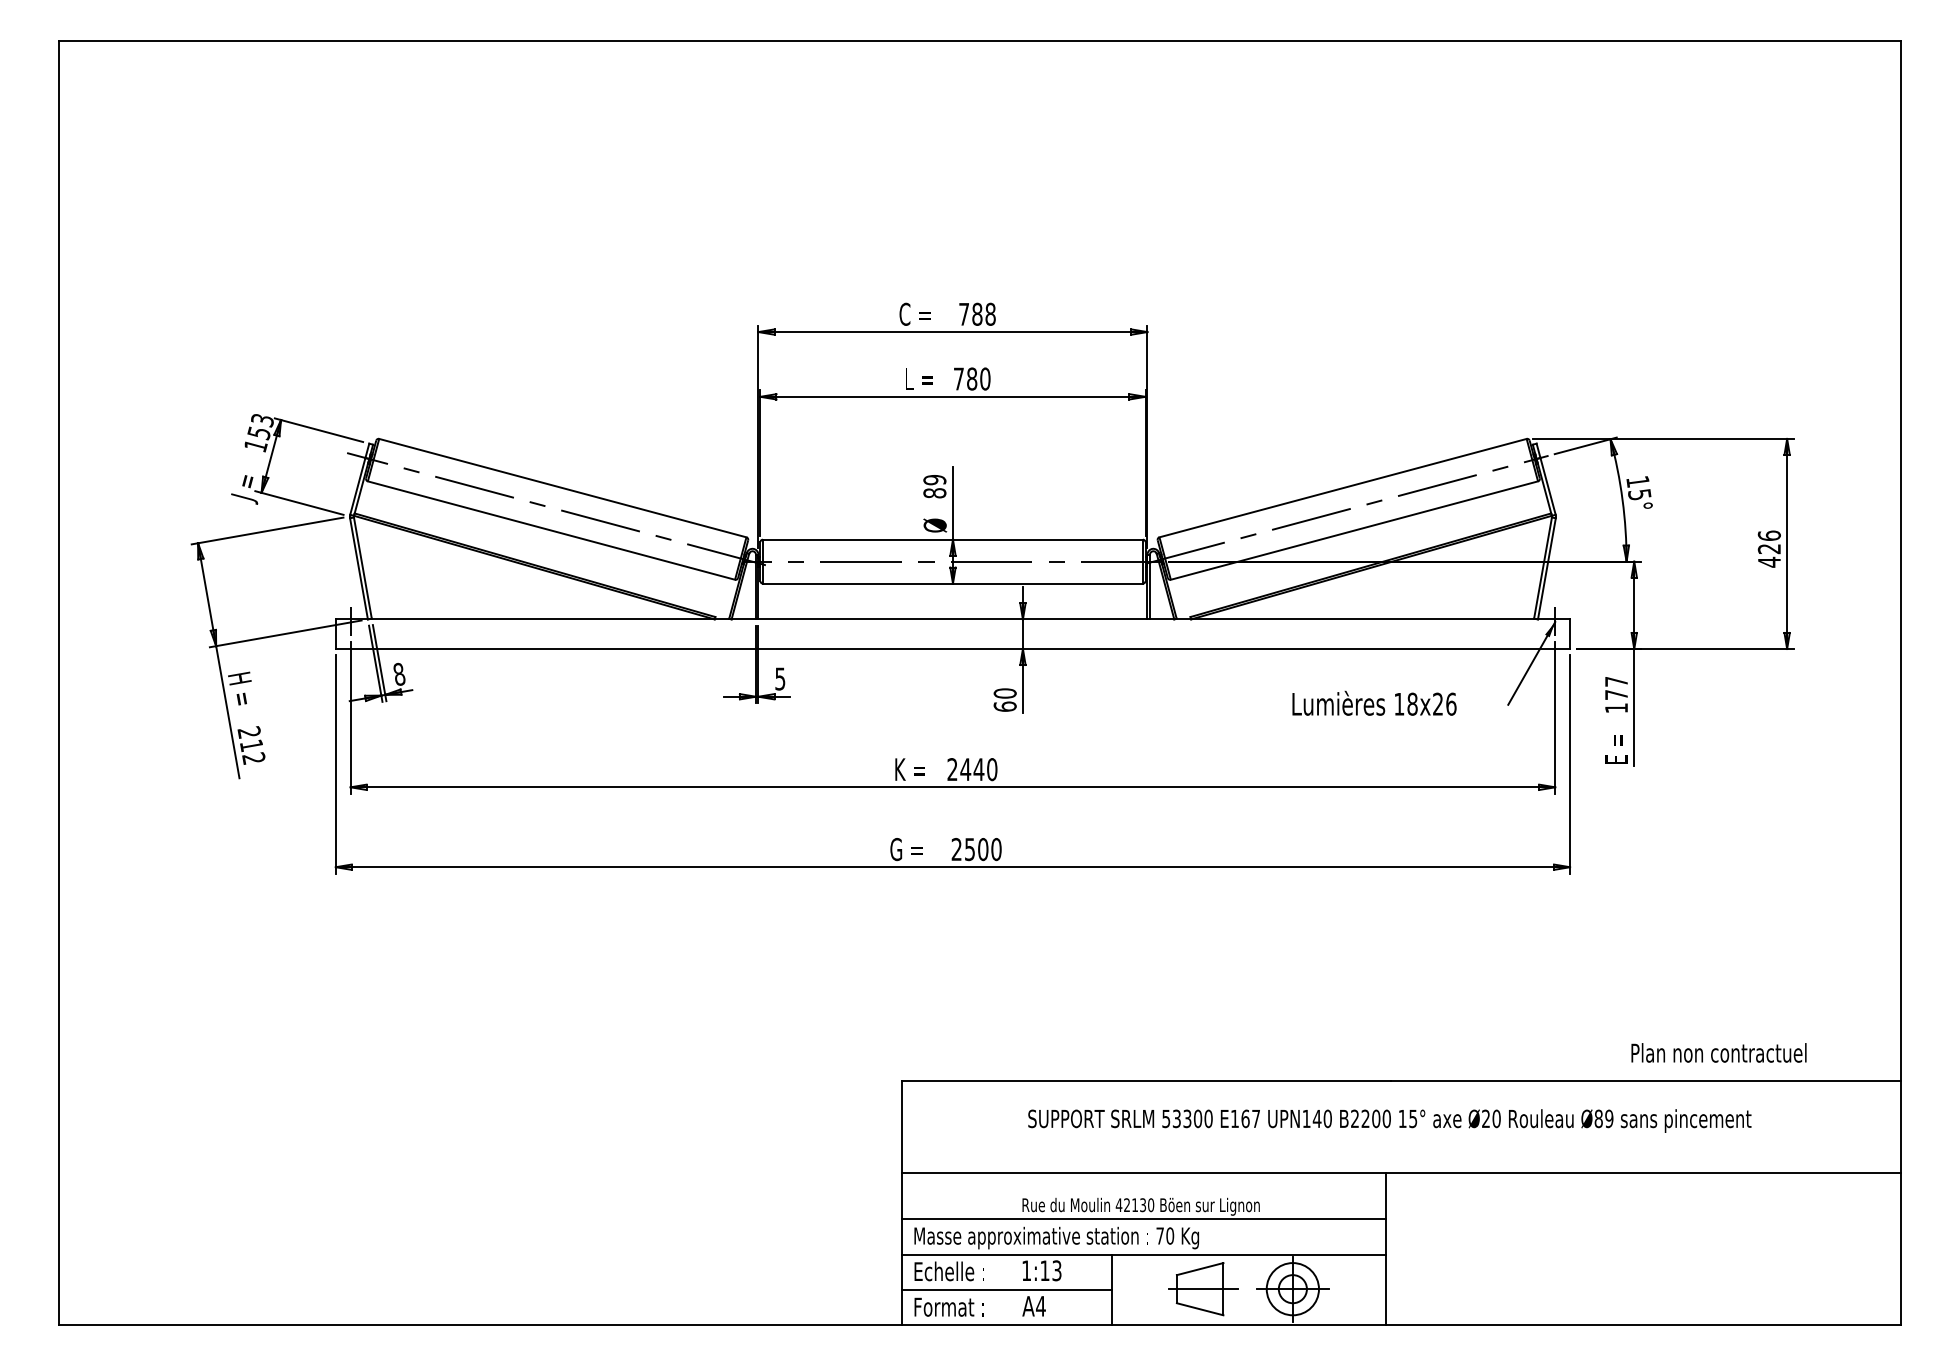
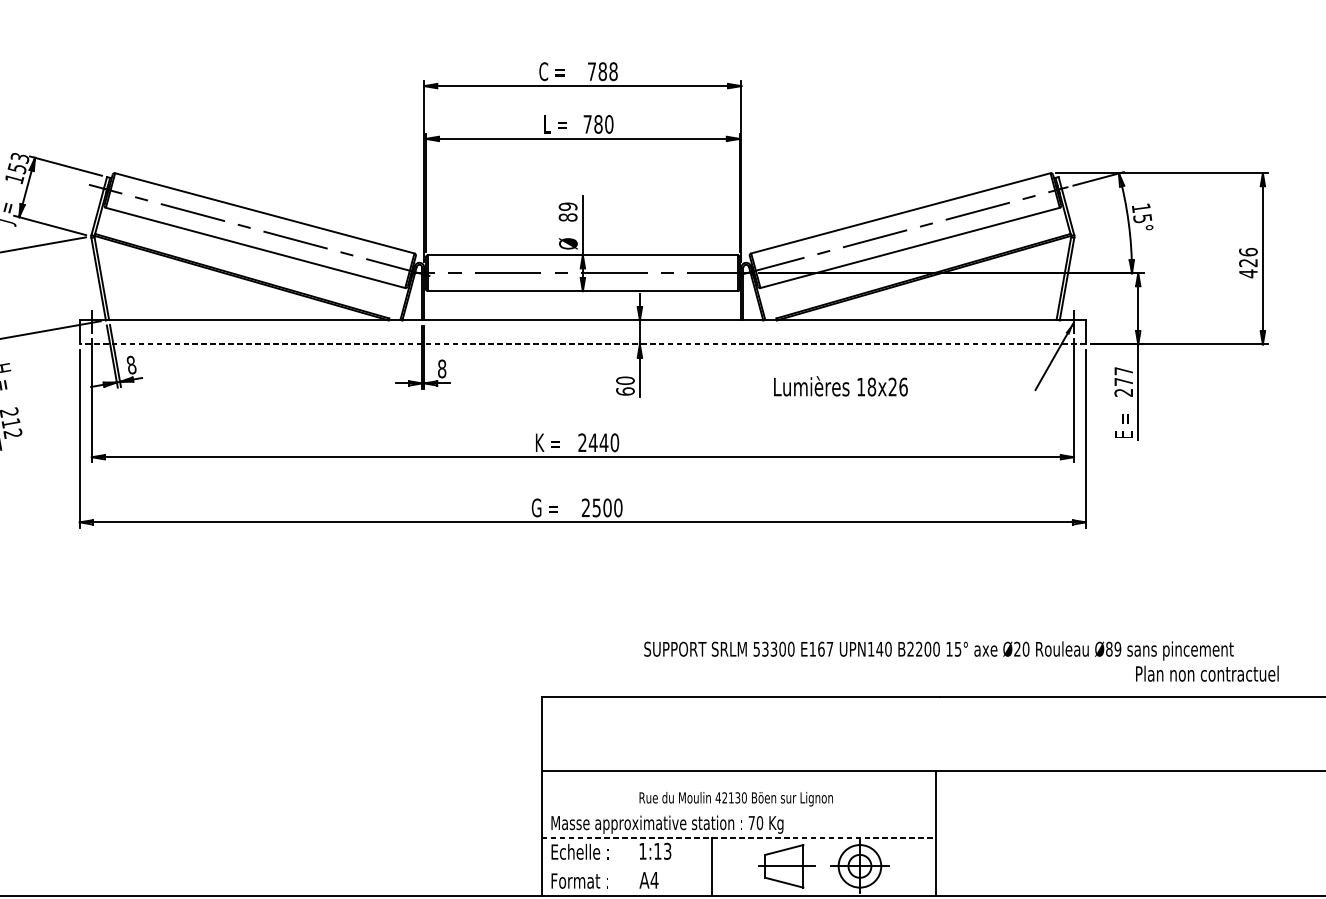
line: (952, 649) -> (582, 344), solid -> dashed
text: (780, 678) -> (442, 368), 5 -> 8
text: (1374, 702) -> (840, 385), moved
text: (1616, 708) -> (1123, 392), 177 -> 277
text: (1389, 1120) -> (938, 650), moved
line: (1143, 1219) -> (738, 809), removed
line: (1144, 1254) -> (739, 838), solid -> dashed
line: (1006, 1289) -> (626, 866), removed

